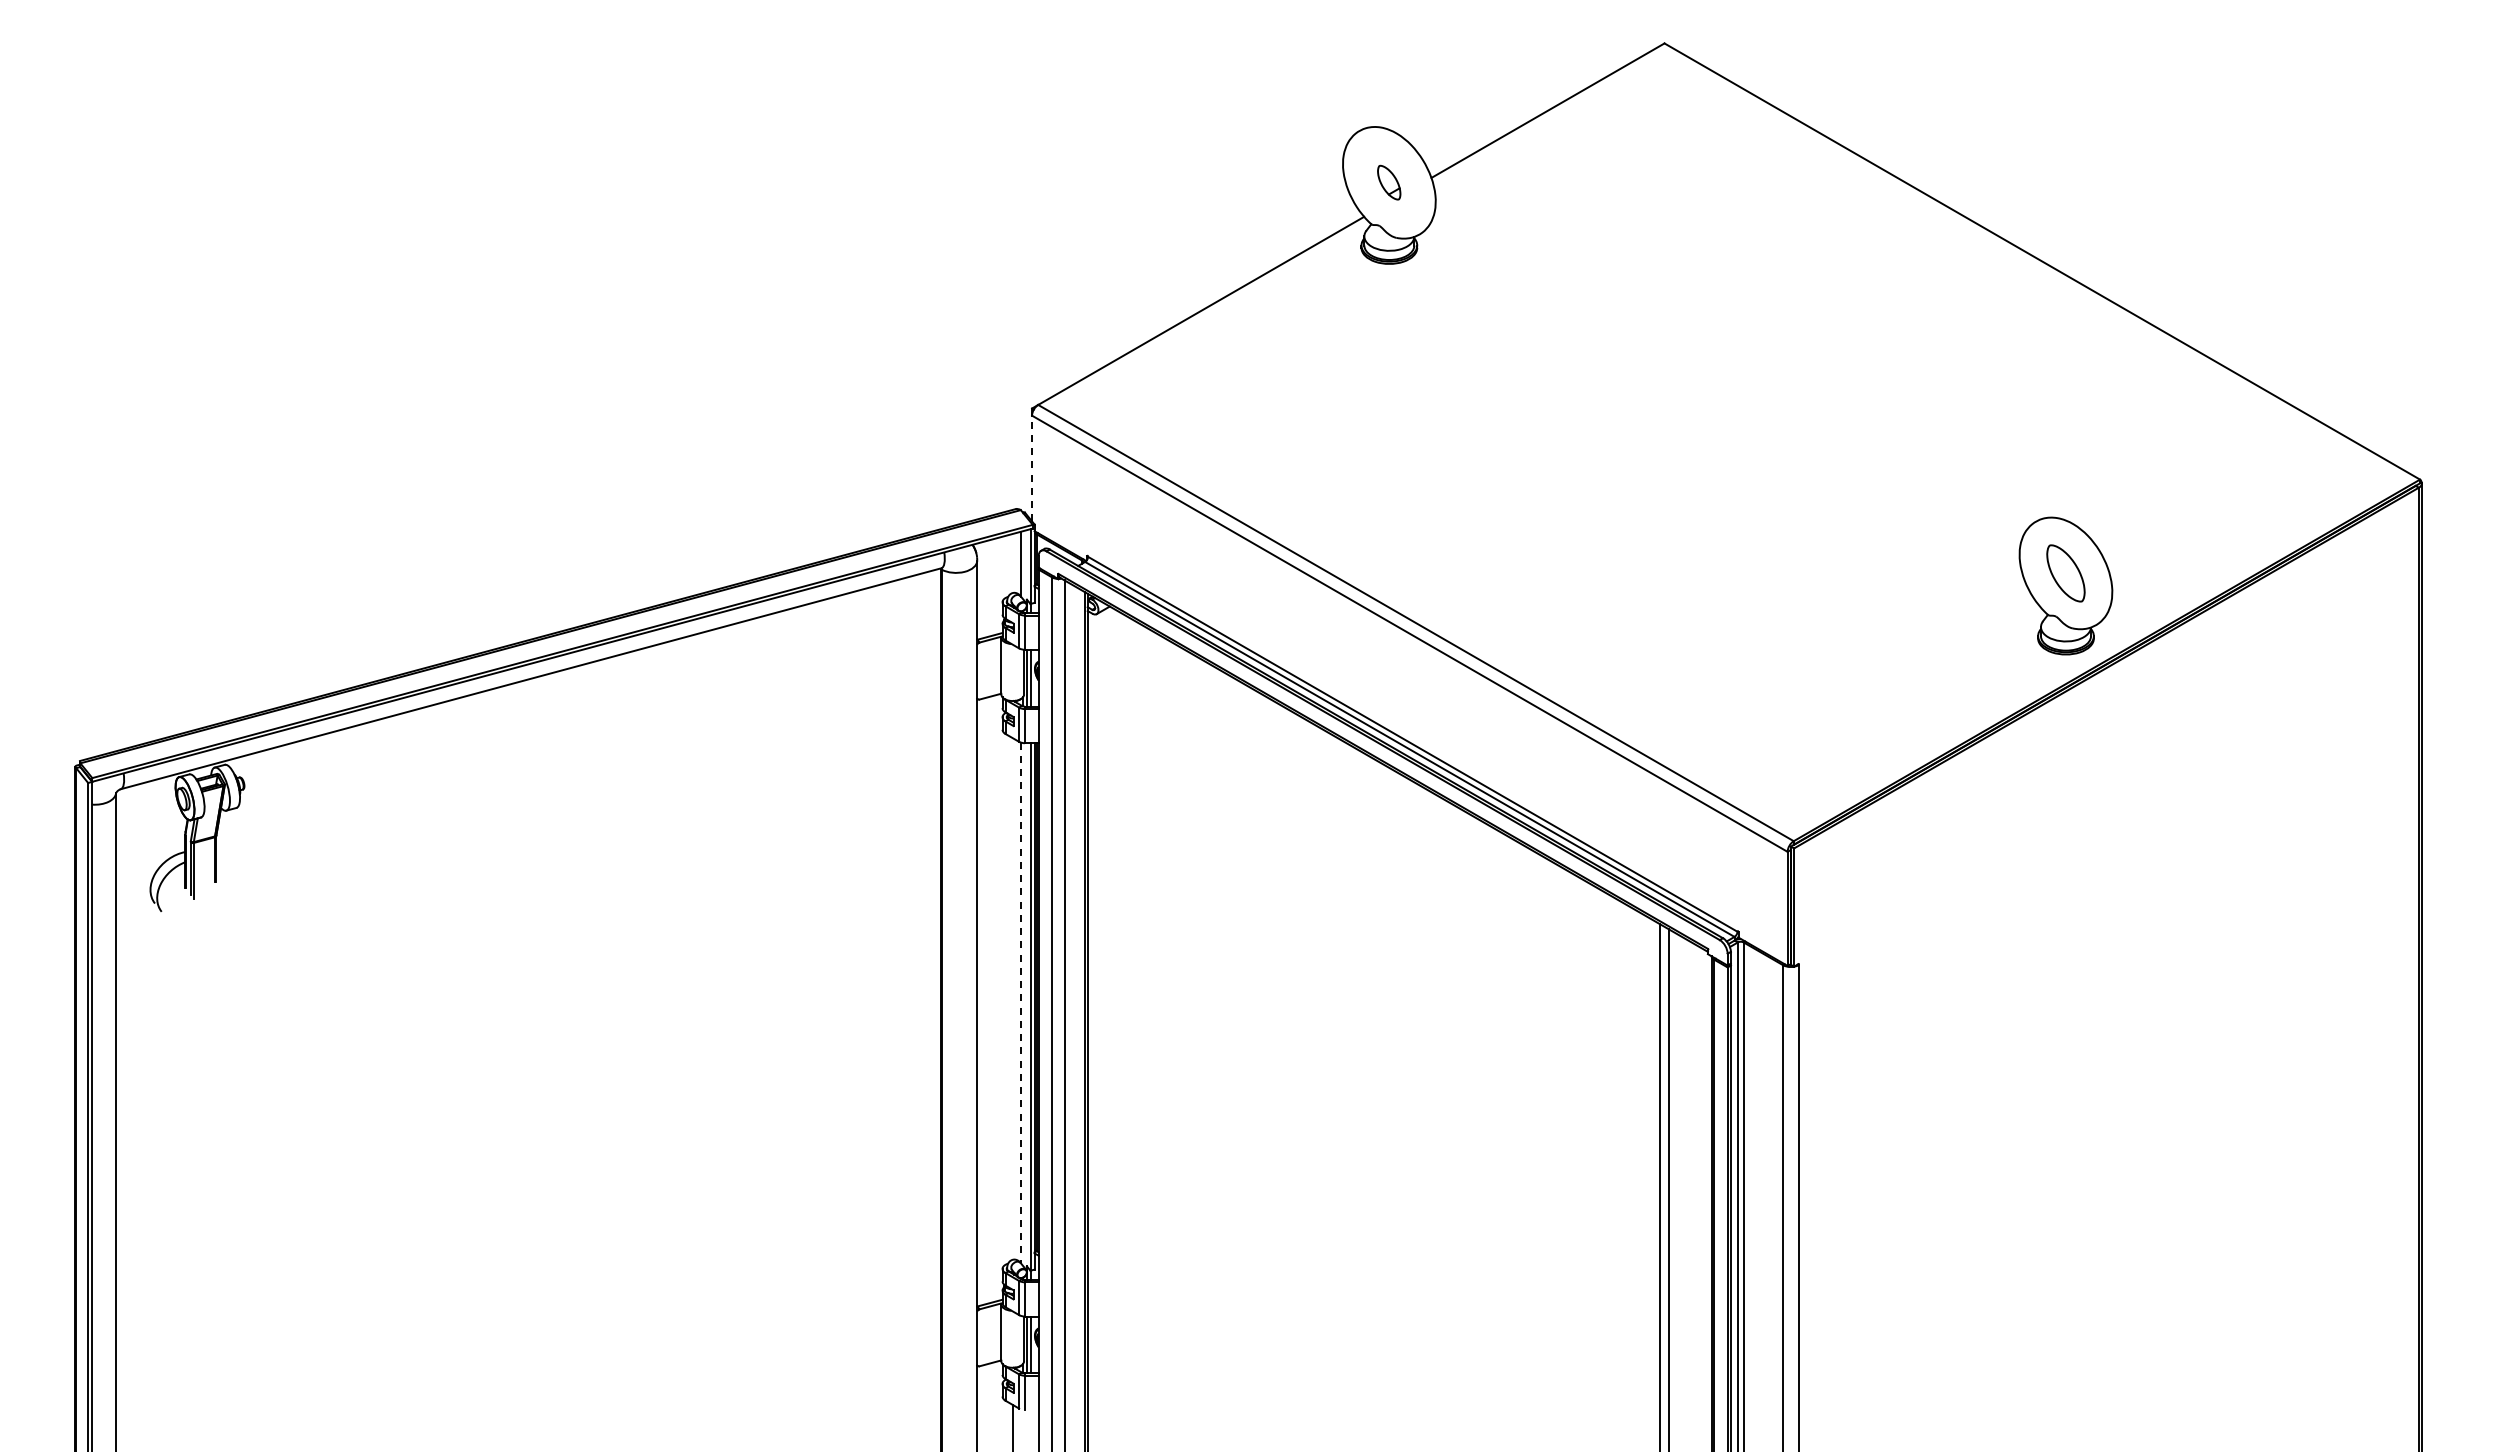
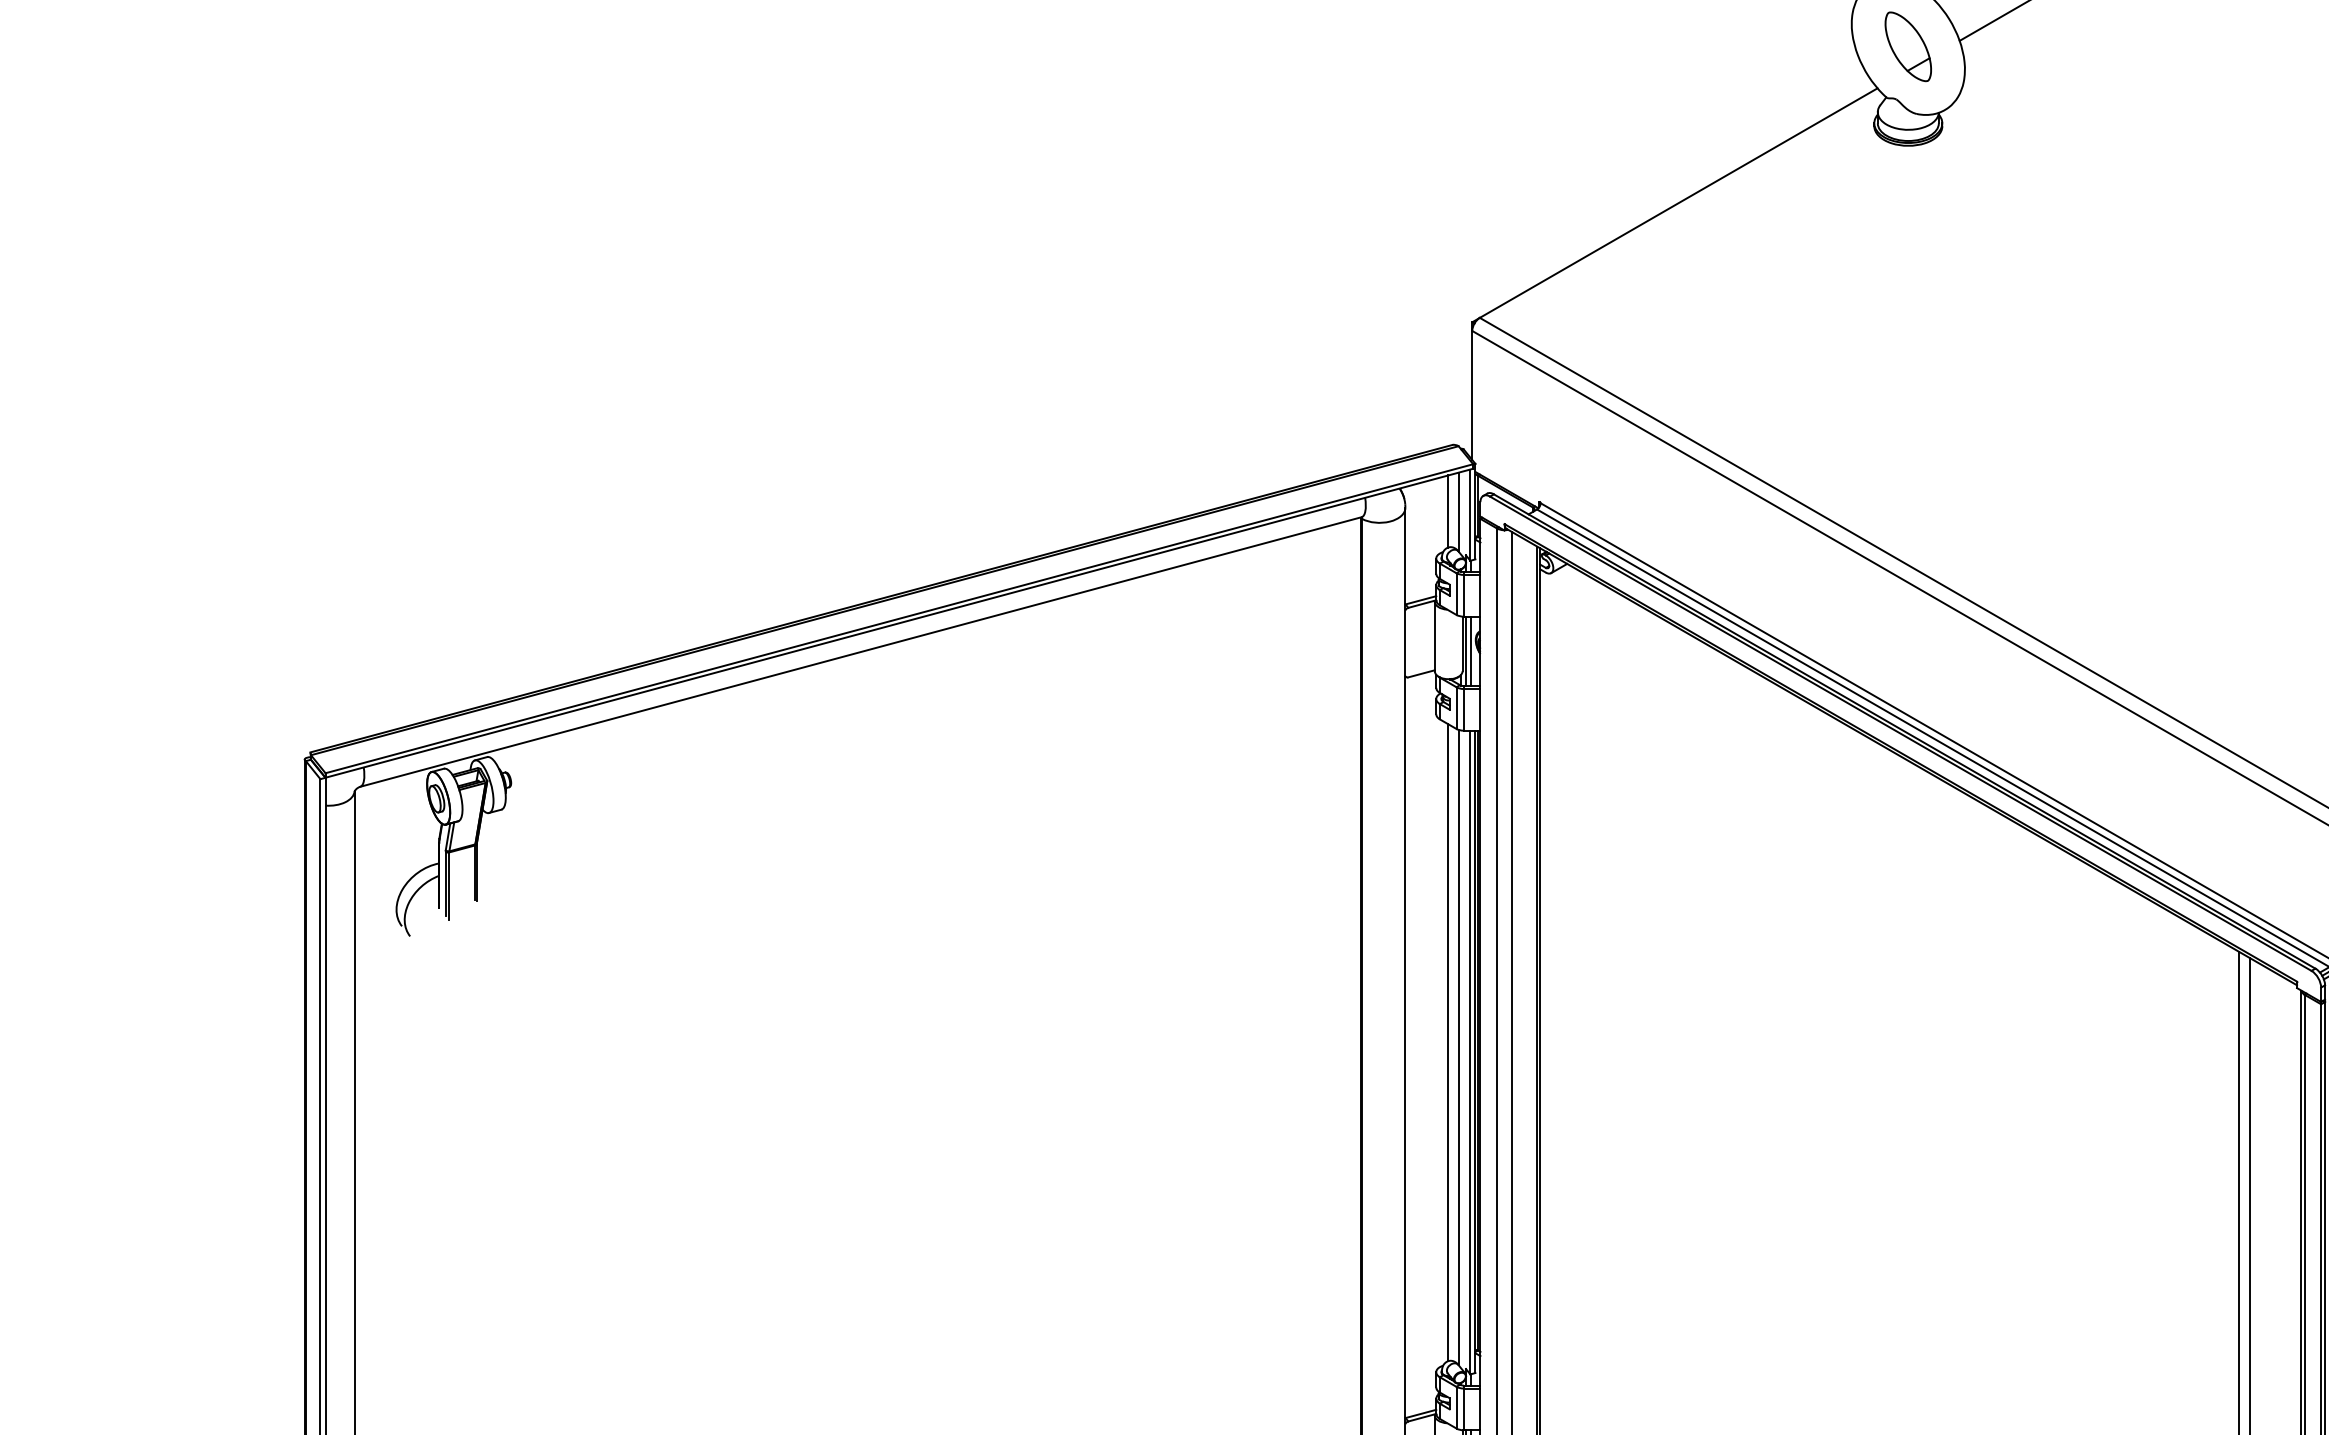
part: (1388, 182) -> (1907, 46), size x1.67
line: (1032, 468) -> (1472, 395), dashed -> solid
line: (1012, 563) -> (1448, 511), added
line: (1012, 998) -> (1448, 1042), added
line: (1020, 1003) -> (1458, 1048), dashed -> solid

